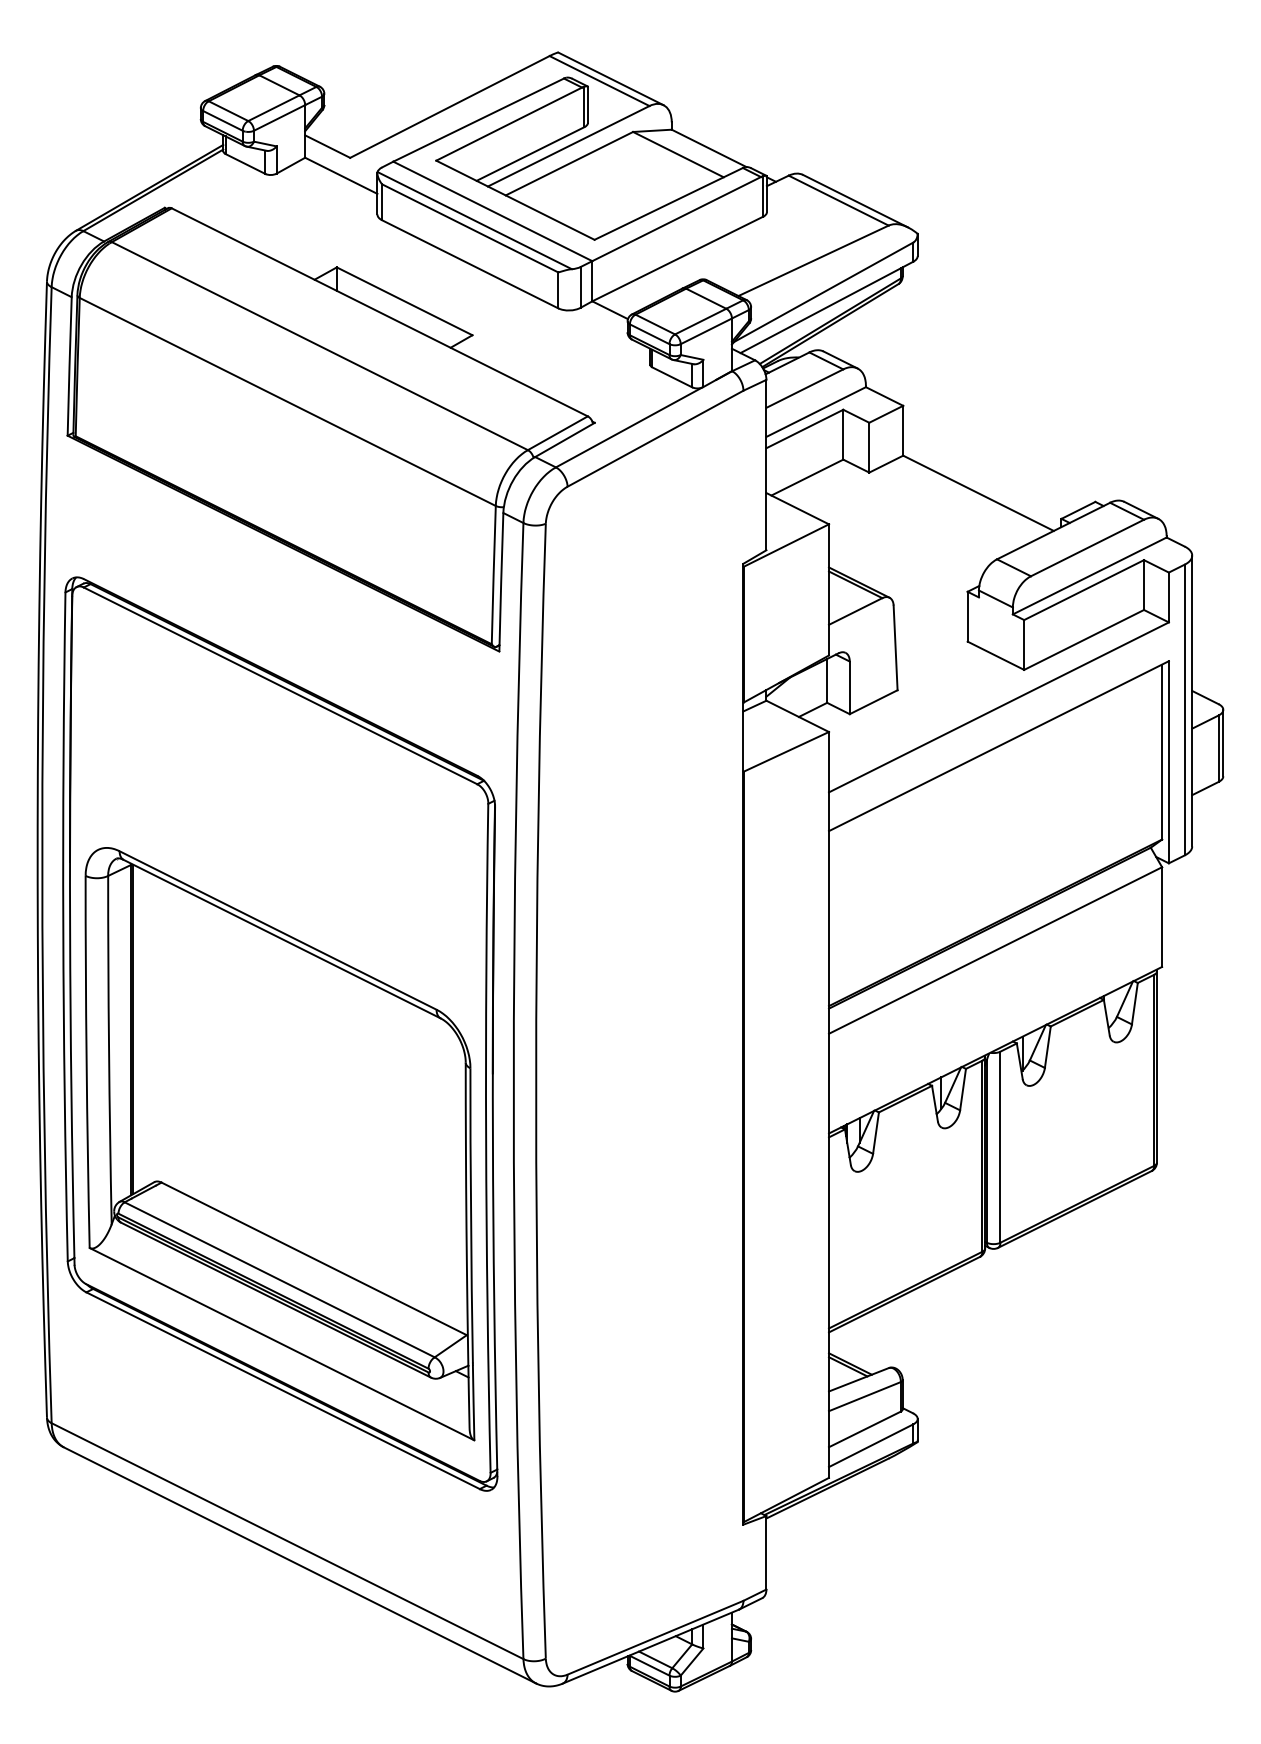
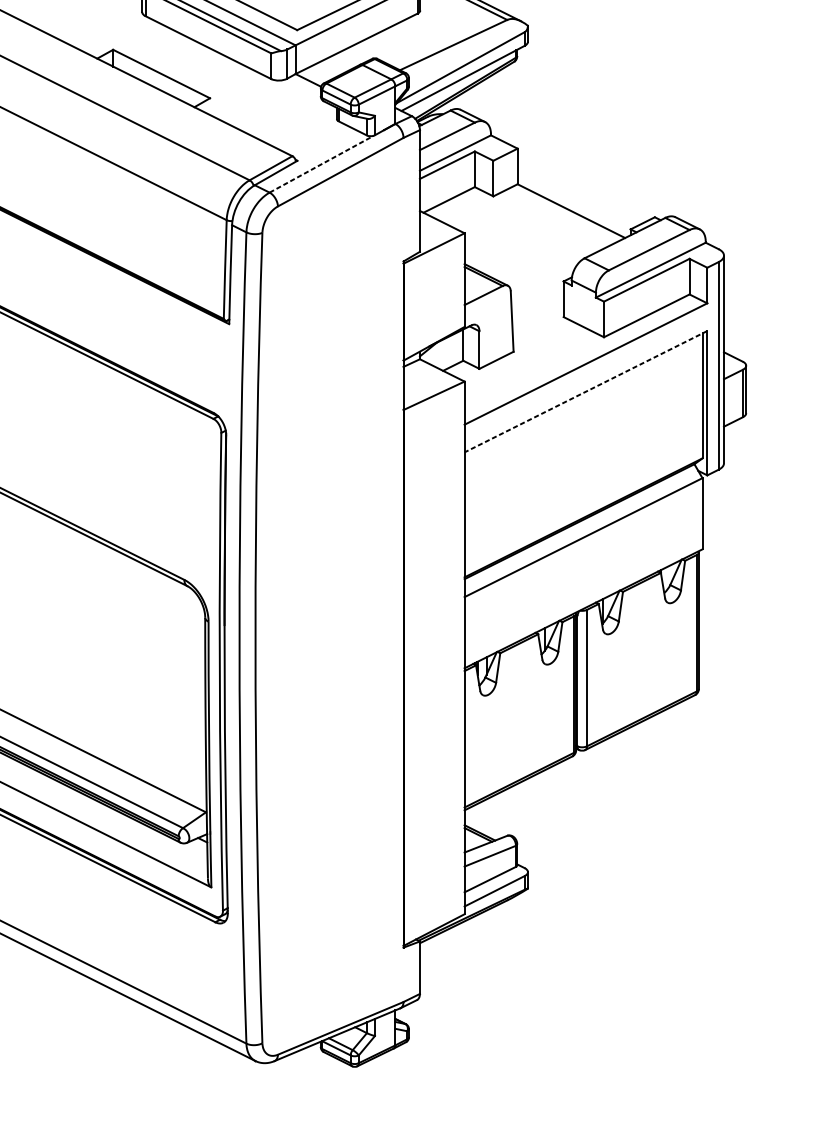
line: (629, 427) -> (322, 164), solid -> dashed
line: (998, 746) -> (585, 391), solid -> dashed

